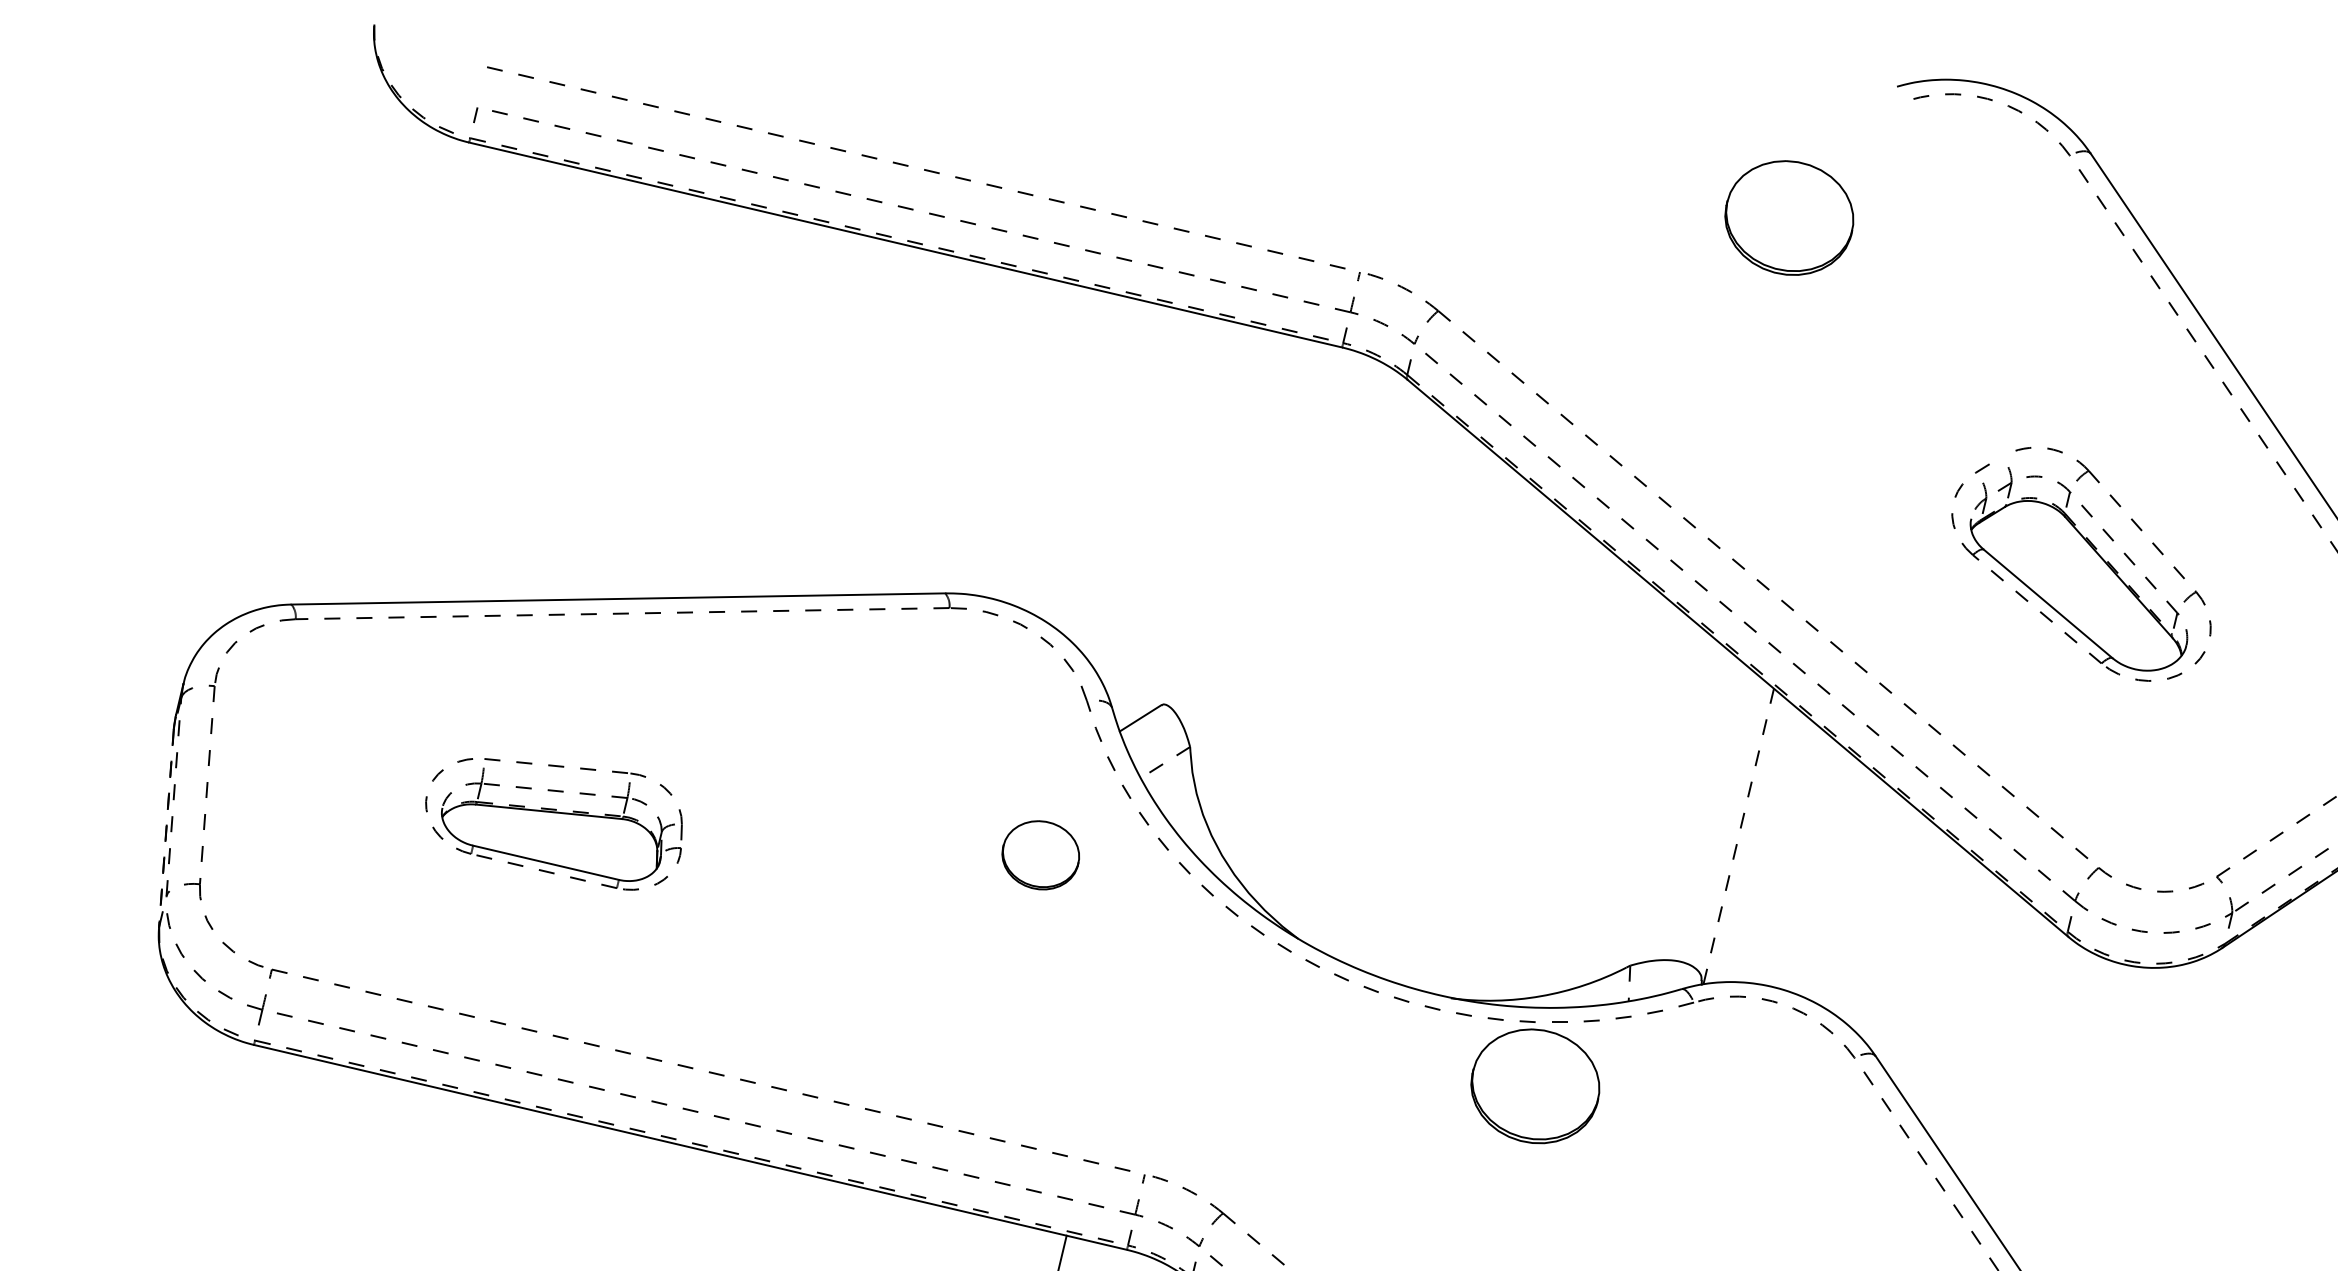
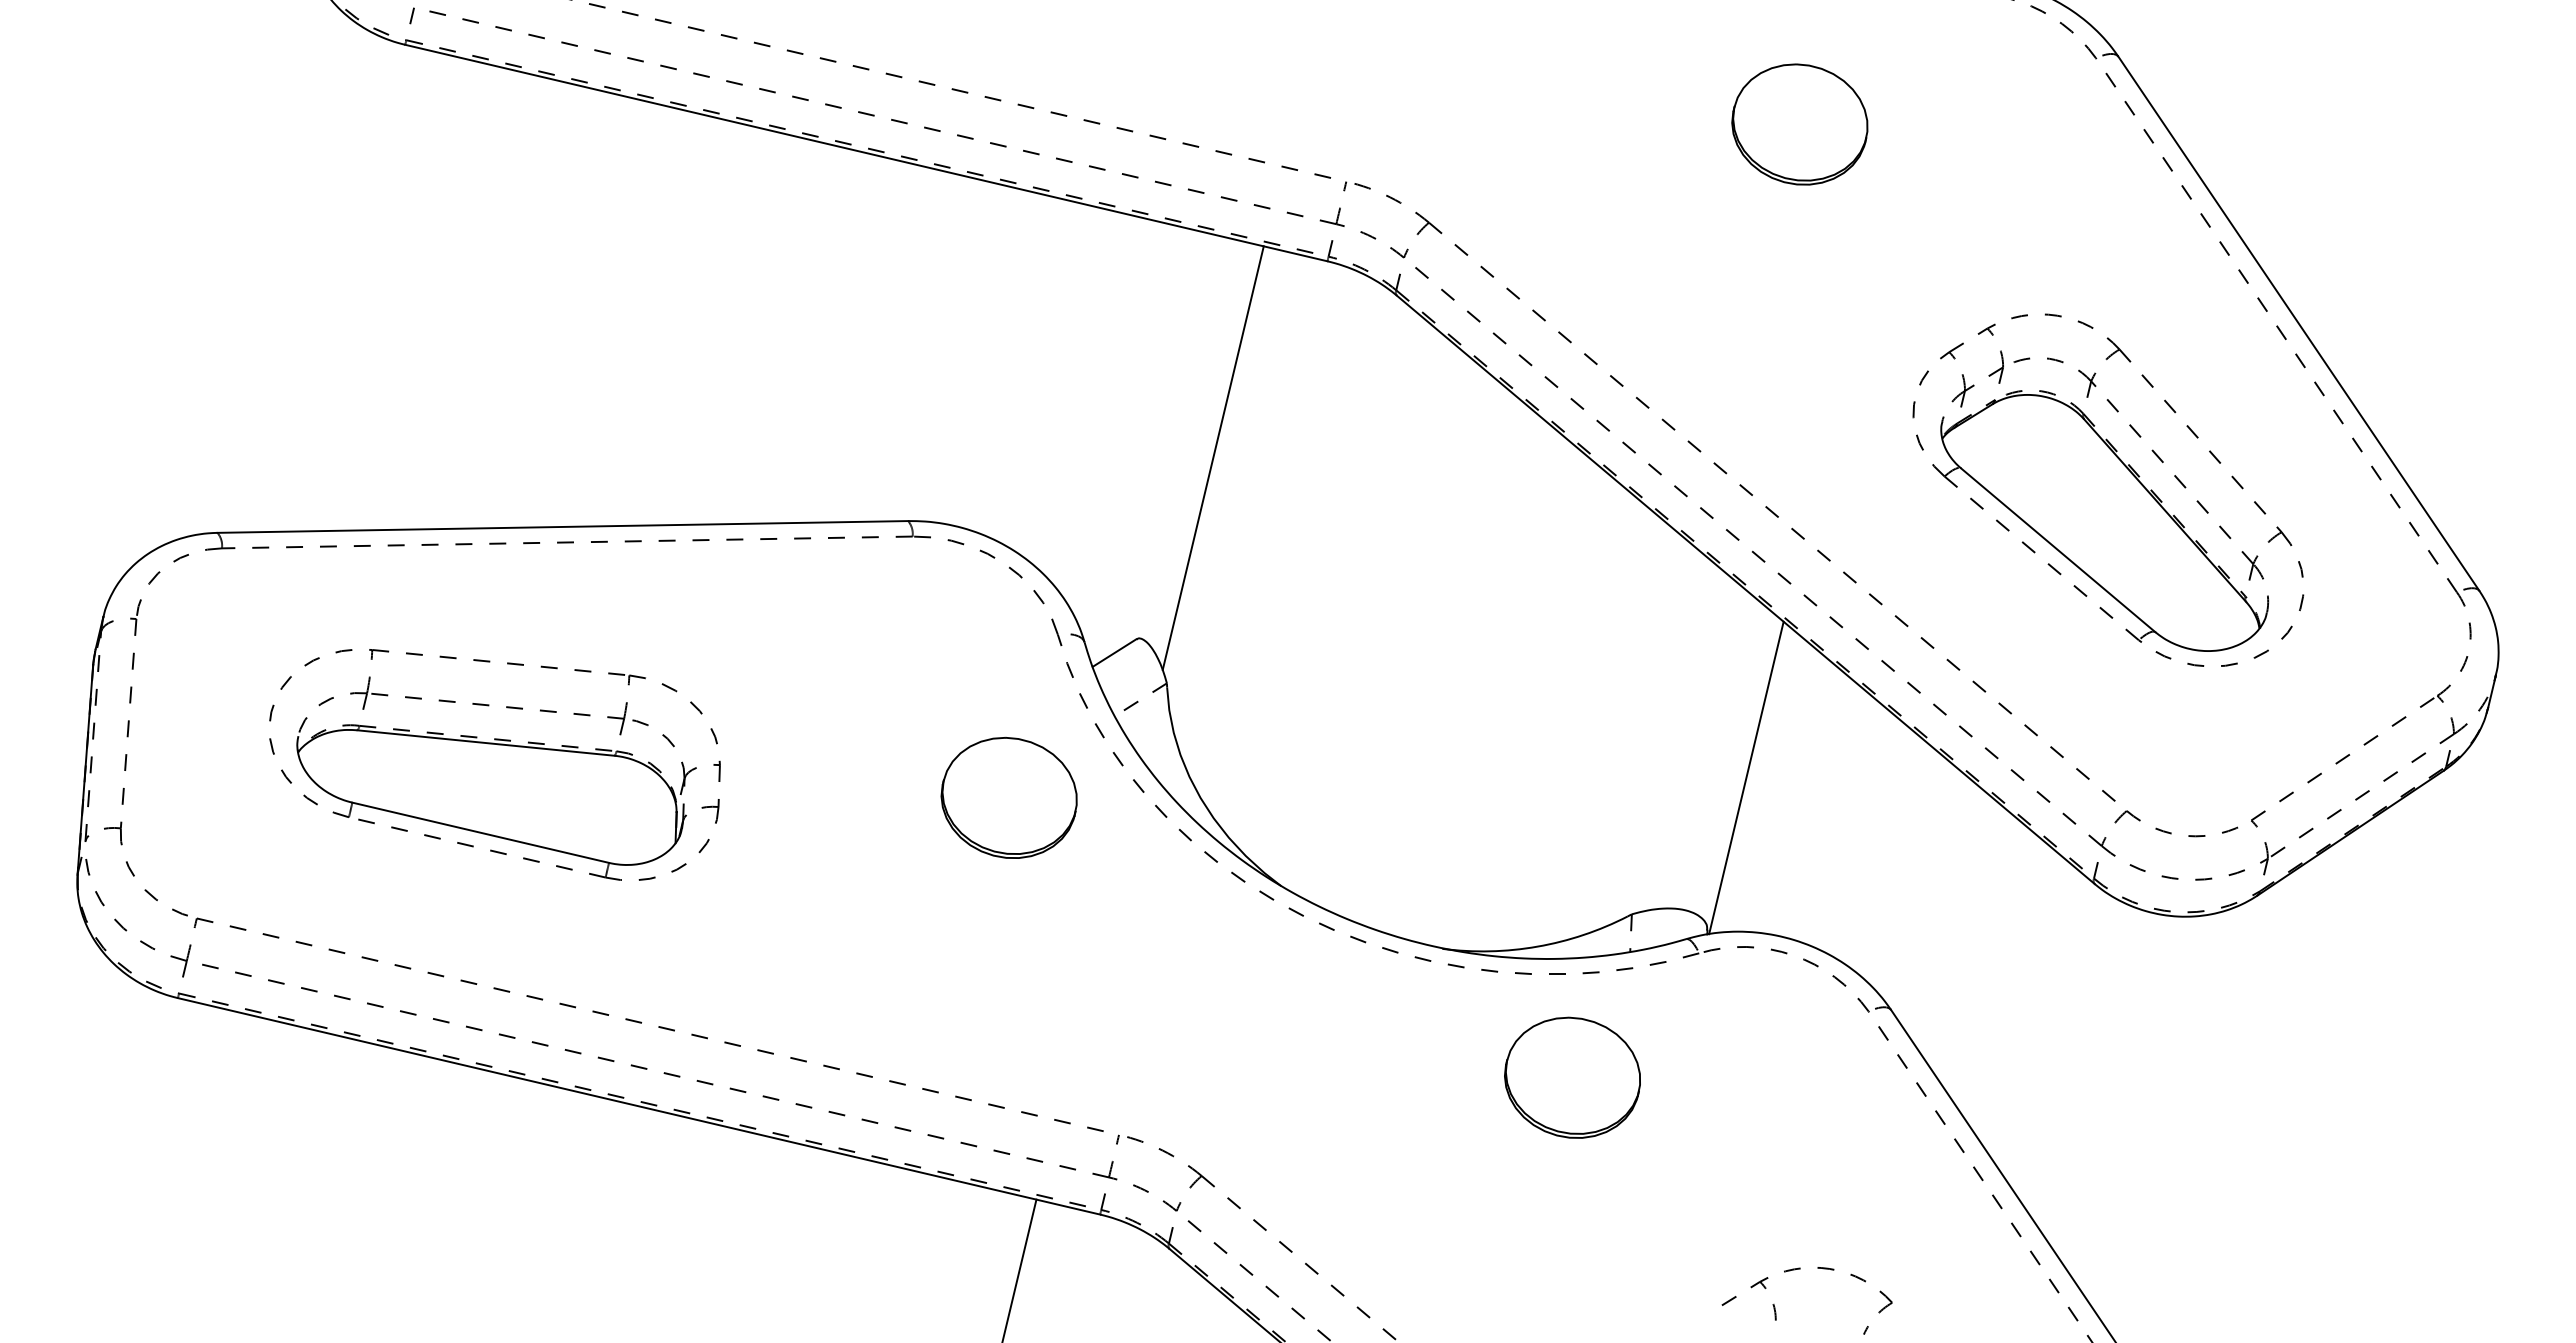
line: (1233, 533) -> (1212, 457), added
part: (2081, 563) -> (2108, 489), size x1.43
part: (553, 823) -> (494, 764), size x1.67
line: (166, 829) -> (85, 770), dashed -> solid
line: (1738, 836) -> (1746, 777), dashed -> solid
part: (1040, 855) -> (1008, 797), size x1.67
part: (1535, 1086) -> (1572, 1077), moved

